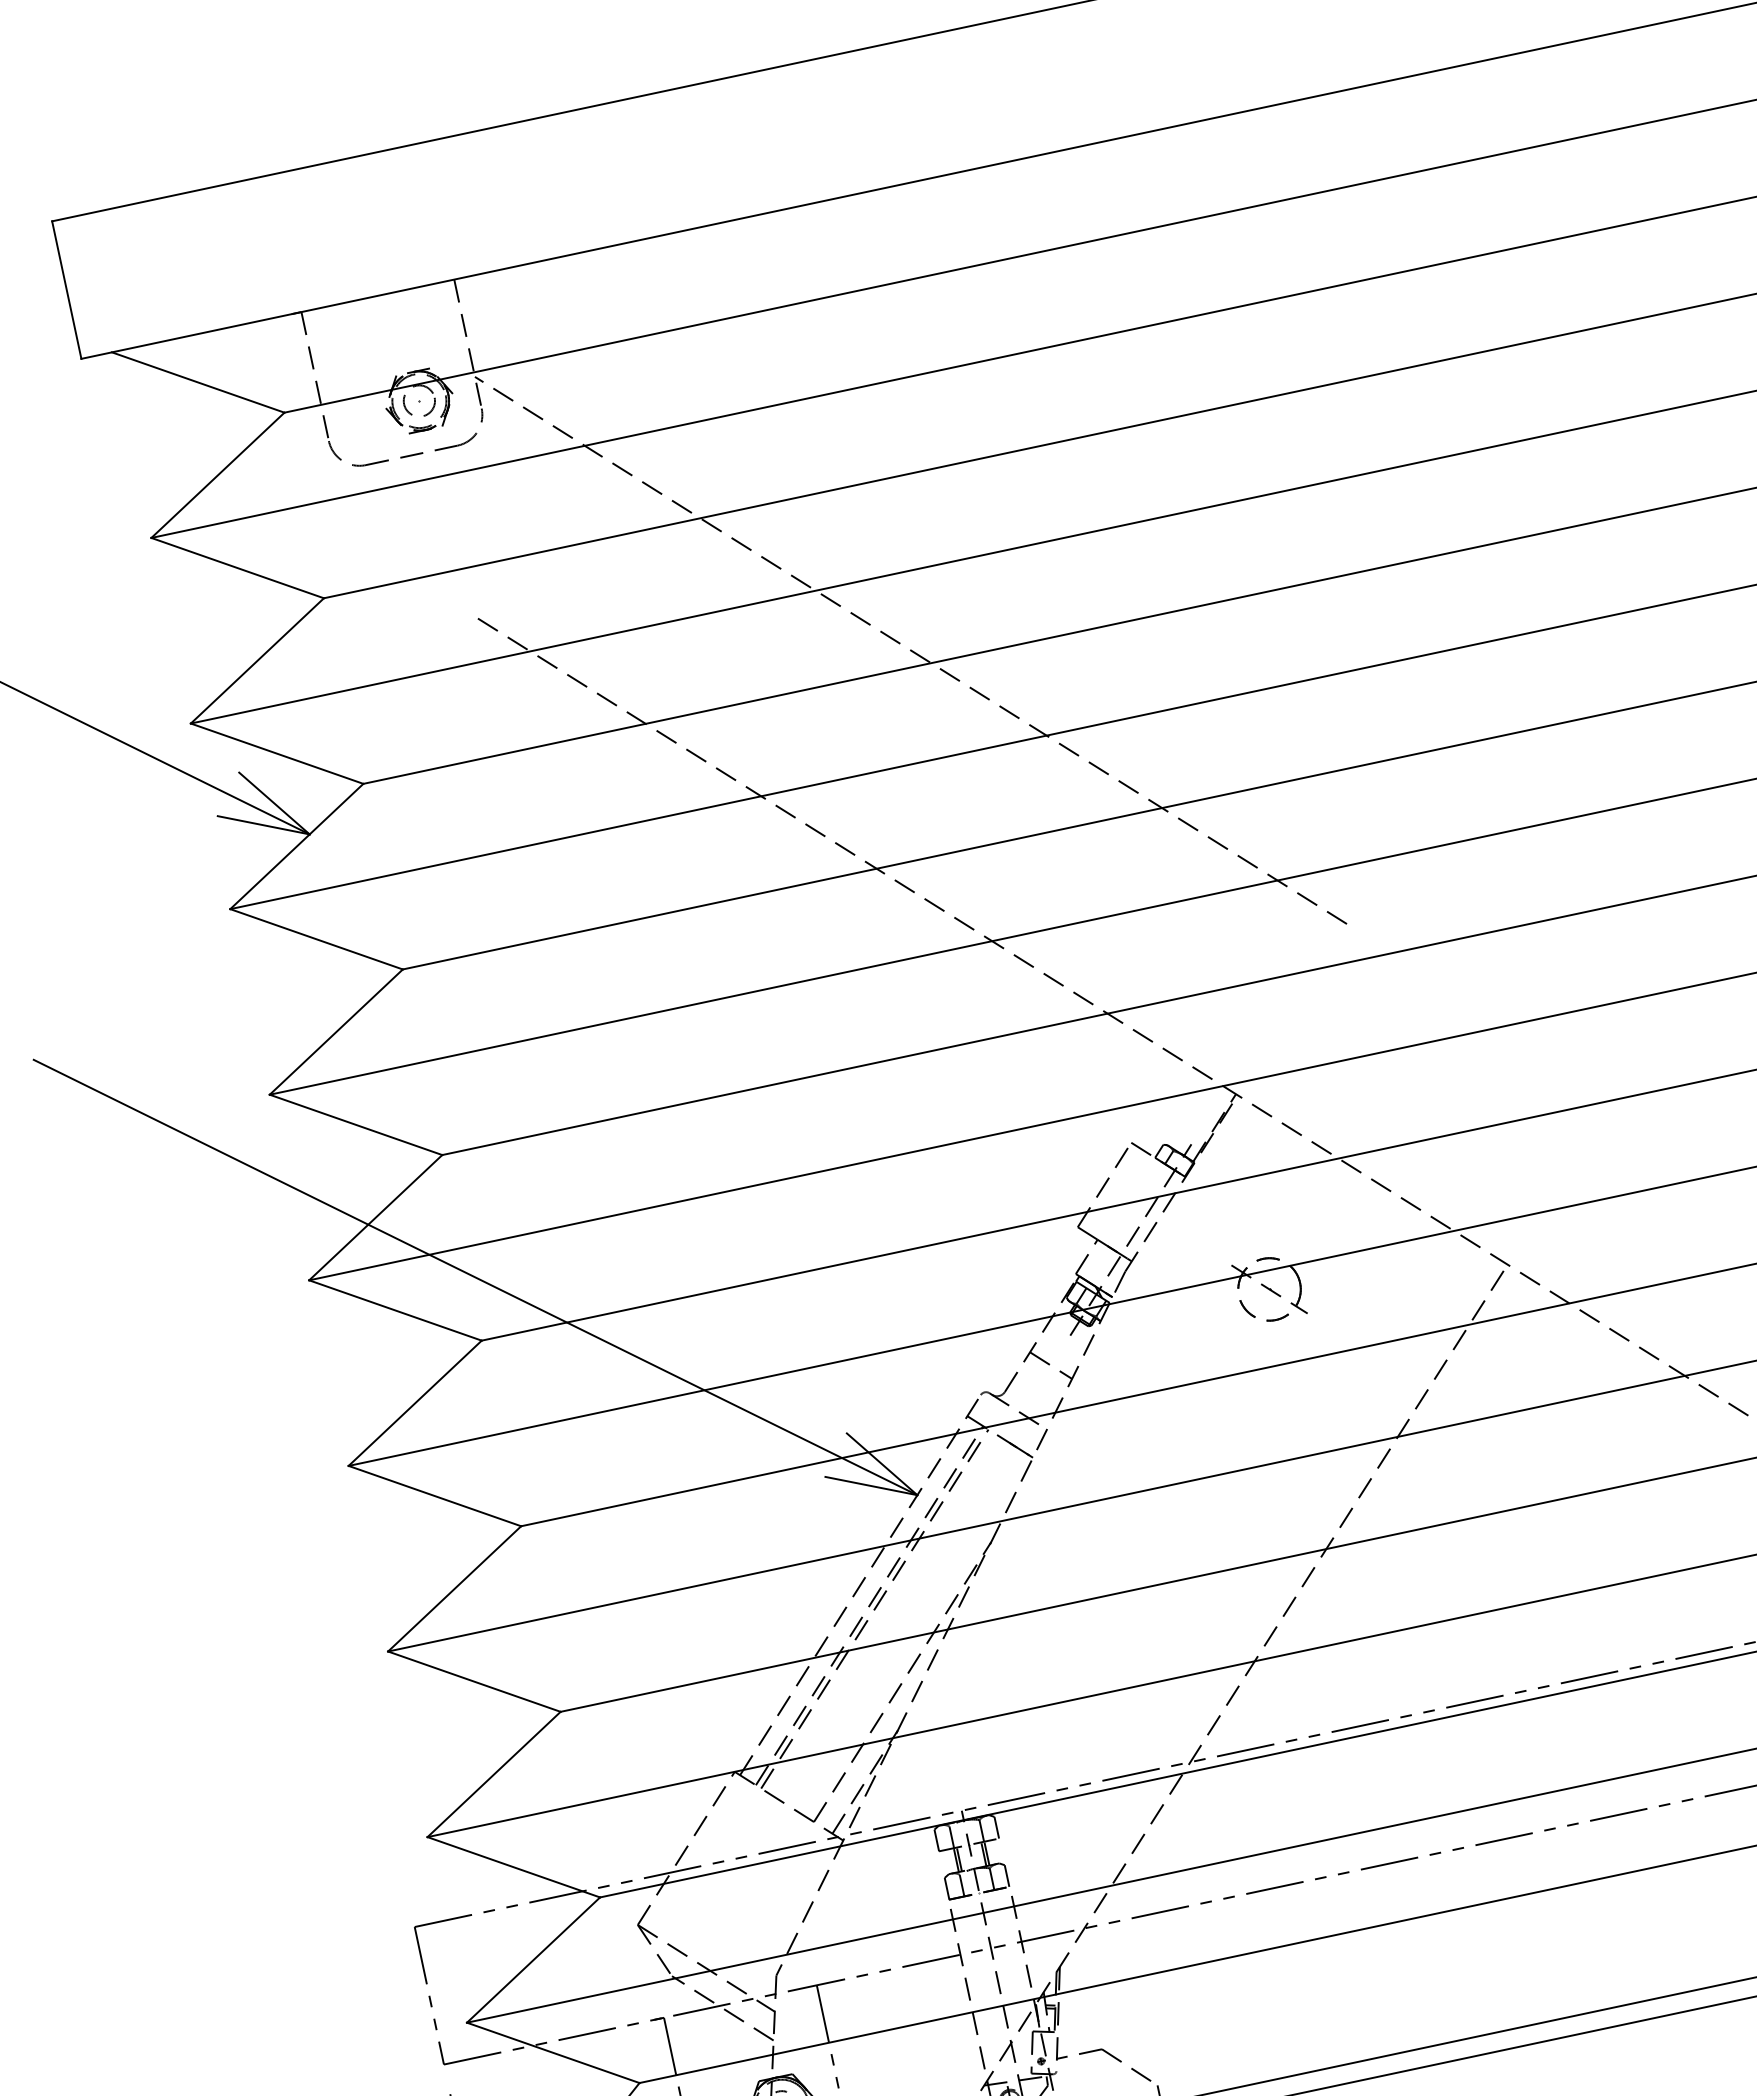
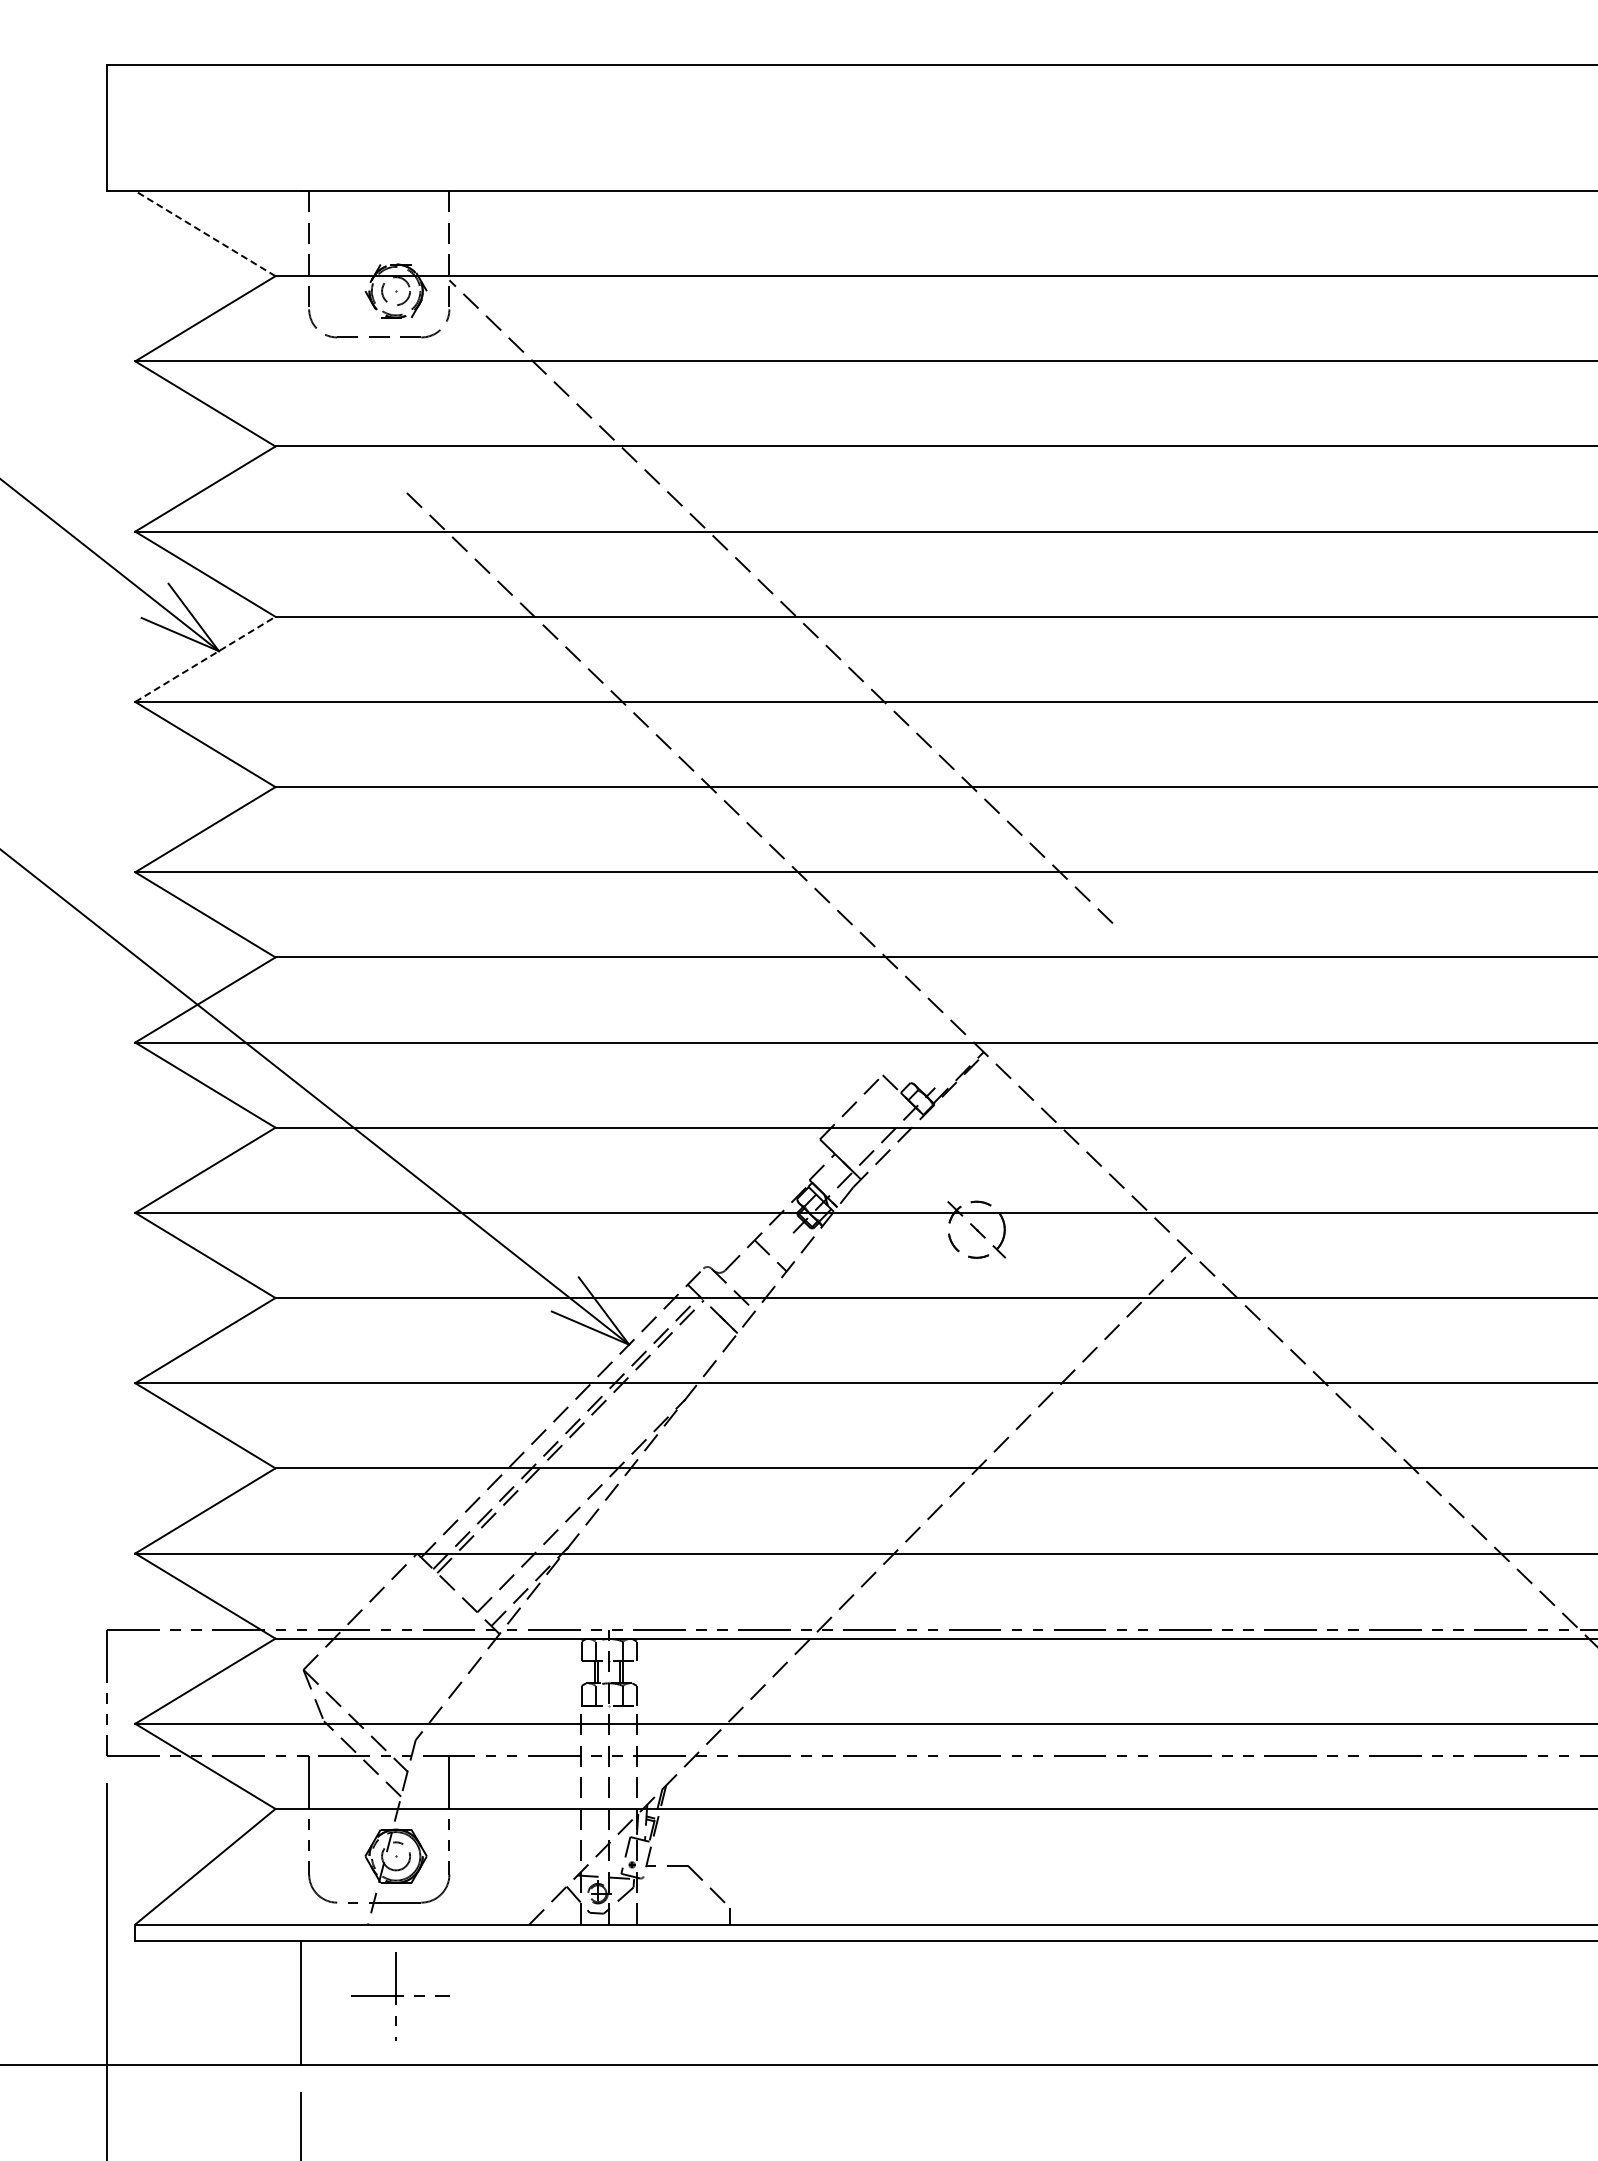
line: (197, 382) -> (204, 233), solid -> dashed
line: (296, 846) -> (205, 659), solid -> dashed

